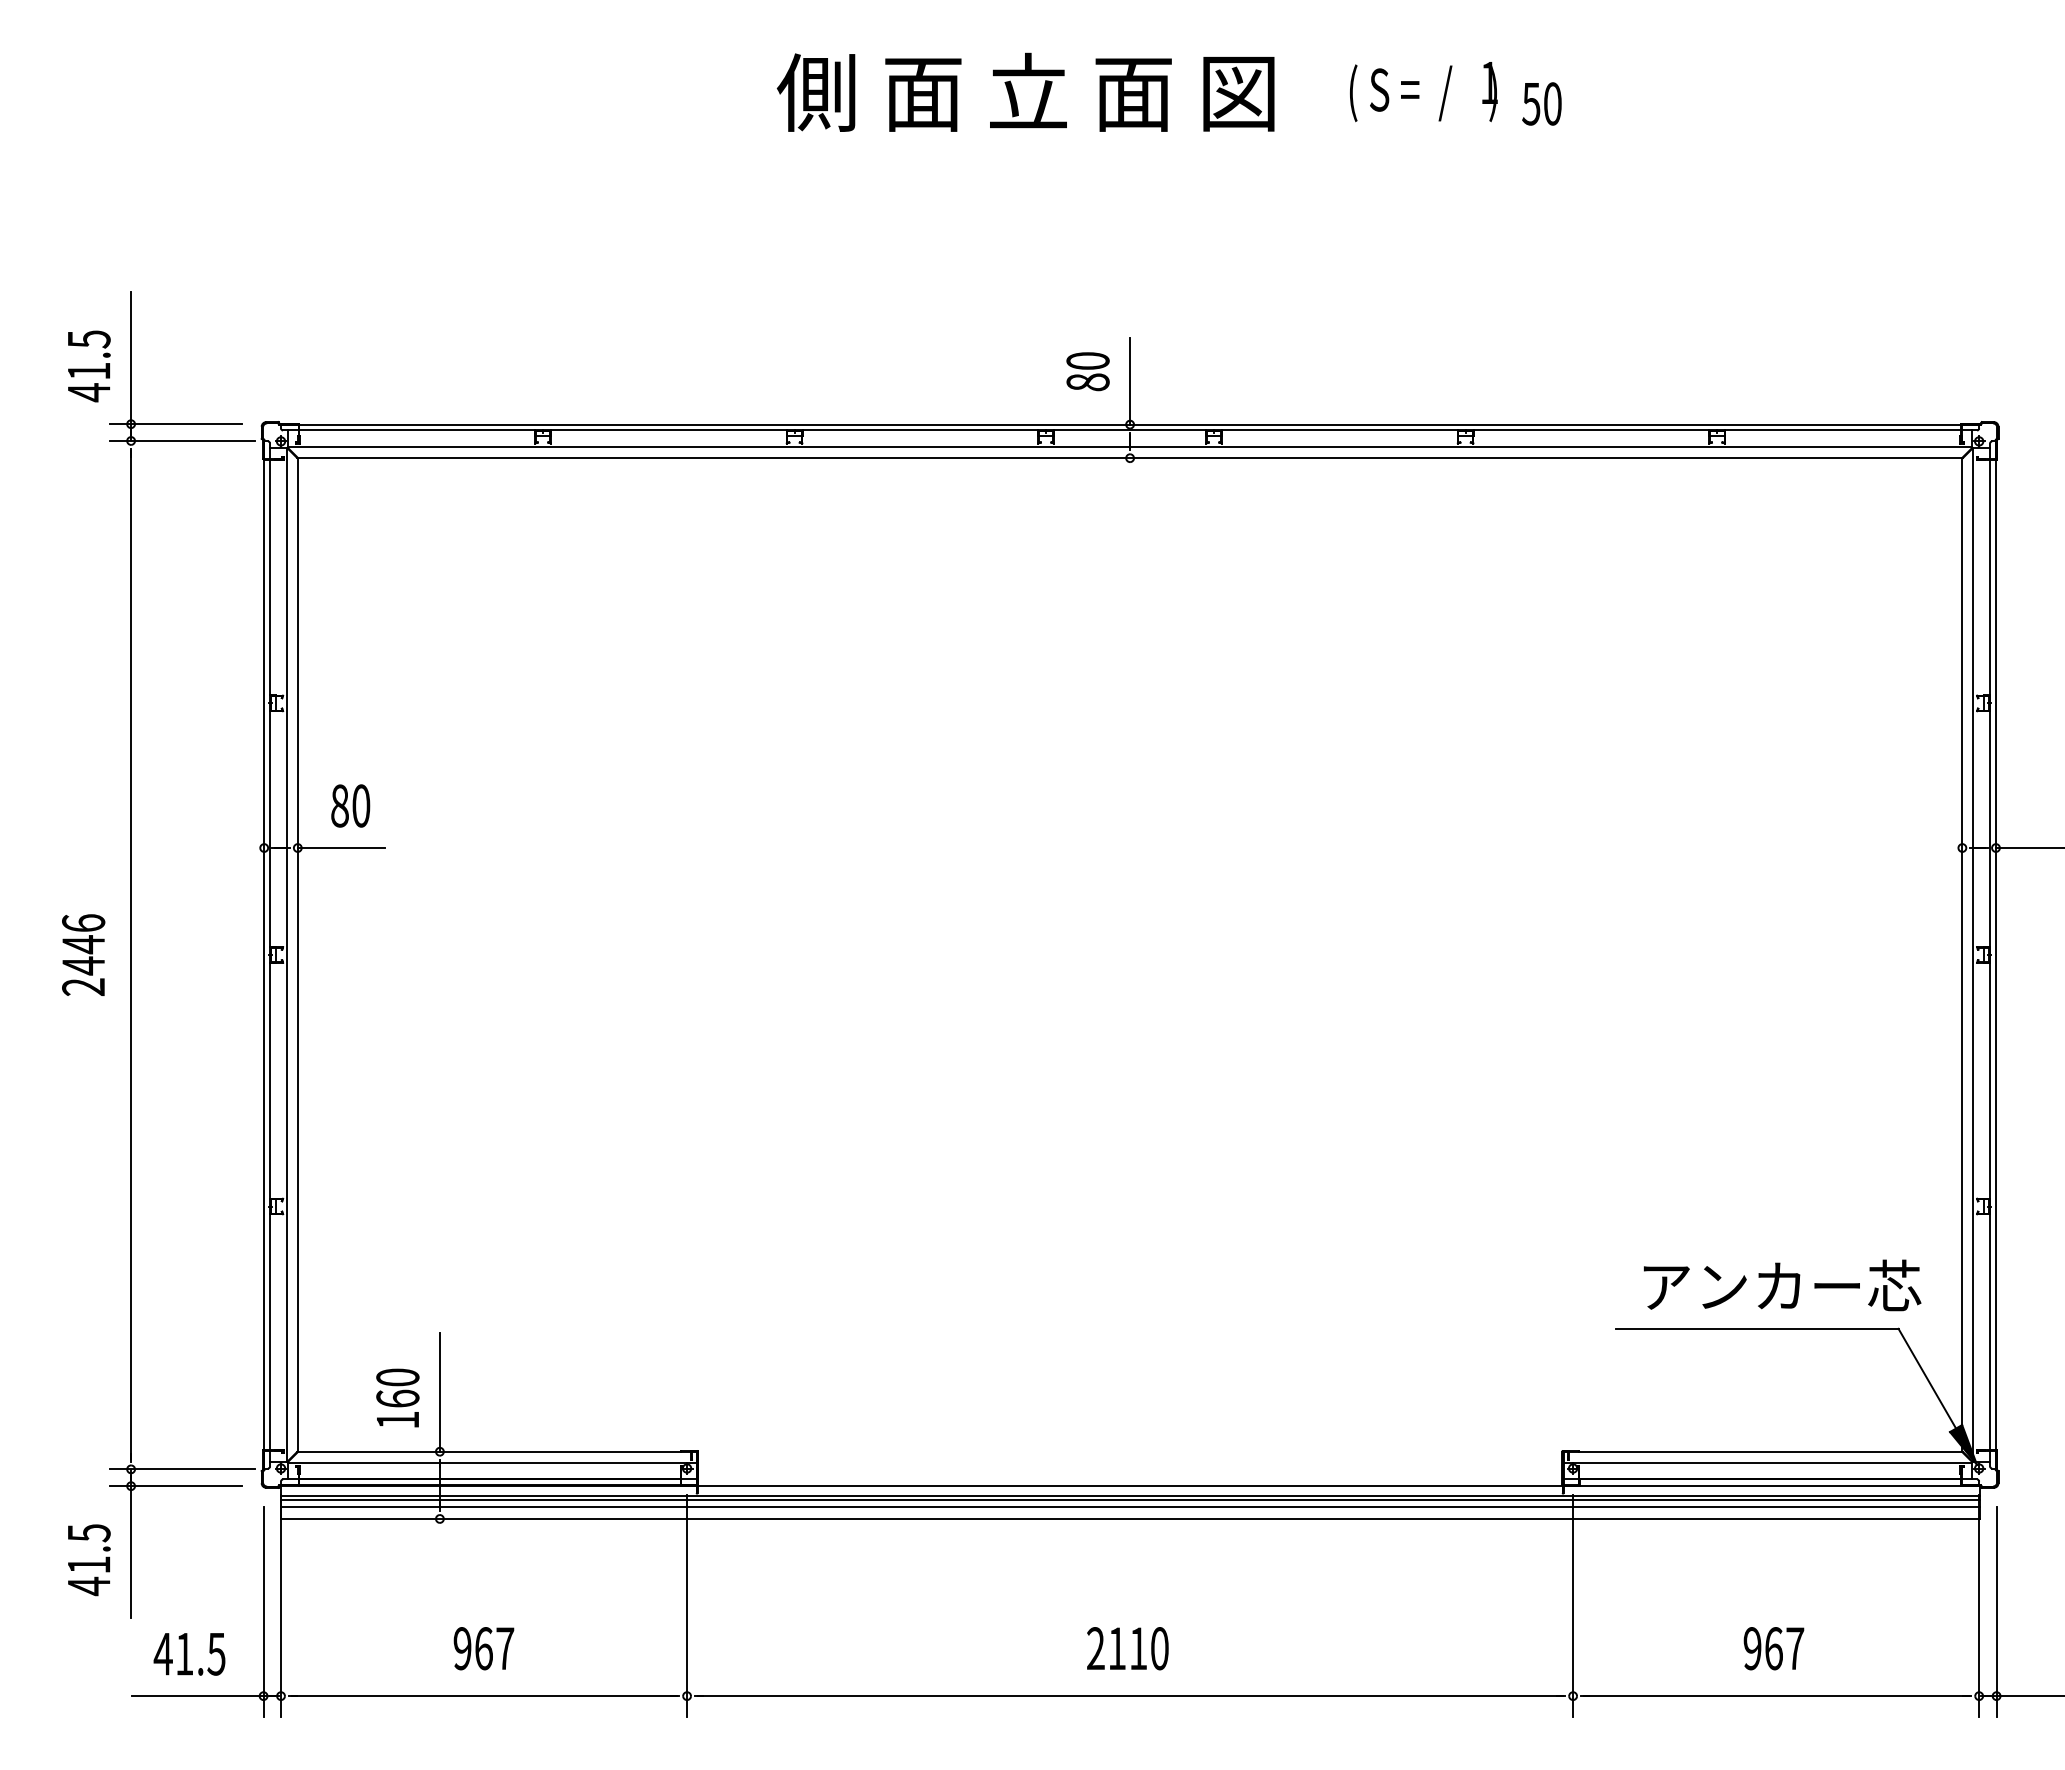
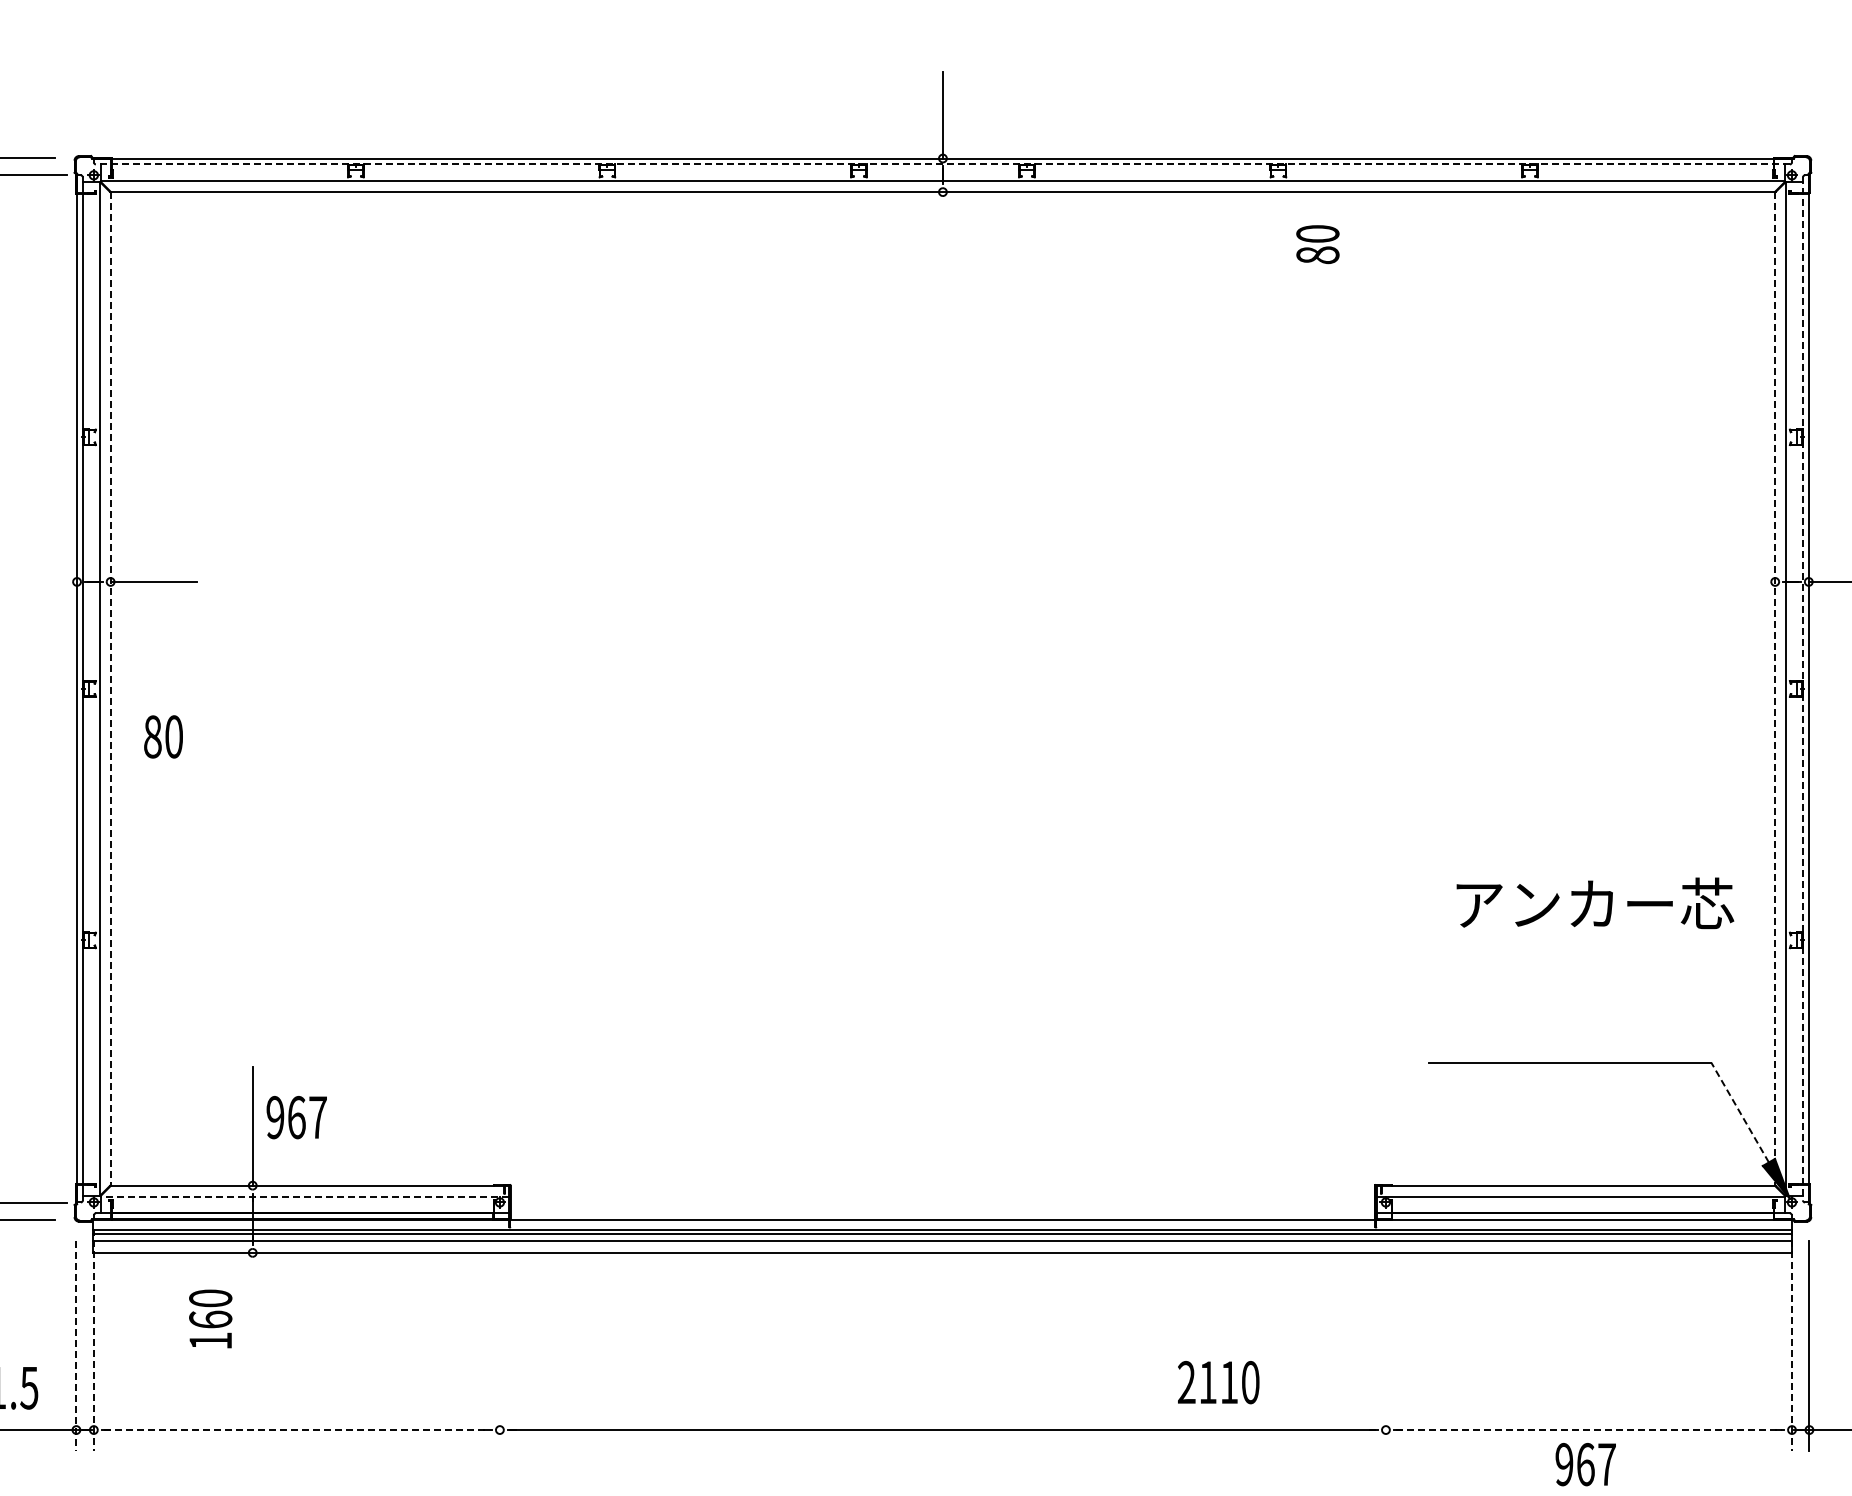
text: (1087, 371) -> (1317, 244), moved
line: (1130, 430) -> (943, 164), solid -> dashed
text: (350, 805) -> (163, 736), moved
line: (297, 954) -> (110, 688), solid -> dashed
line: (1962, 954) -> (1775, 688), solid -> dashed
line: (1990, 955) -> (1803, 689), solid -> dashed
text: (1782, 1285) -> (1595, 903), moved
line: (1927, 1378) -> (1740, 1112), solid -> dashed
text: (397, 1397) -> (210, 1318), moved
line: (491, 1462) -> (304, 1196), solid -> dashed
line: (687, 1605) -> (500, 1339), removed
line: (1573, 1605) -> (1386, 1339), removed
line: (281, 1606) -> (94, 1340), solid -> dashed
line: (1979, 1606) -> (1792, 1340), solid -> dashed
line: (263, 1612) -> (76, 1346), solid -> dashed
text: (483, 1648) -> (296, 1117), moved
text: (1127, 1648) -> (1218, 1382), moved
text: (1773, 1648) -> (1585, 1464), moved
line: (484, 1696) -> (297, 1430), solid -> dashed
line: (1776, 1696) -> (1589, 1430), solid -> dashed

